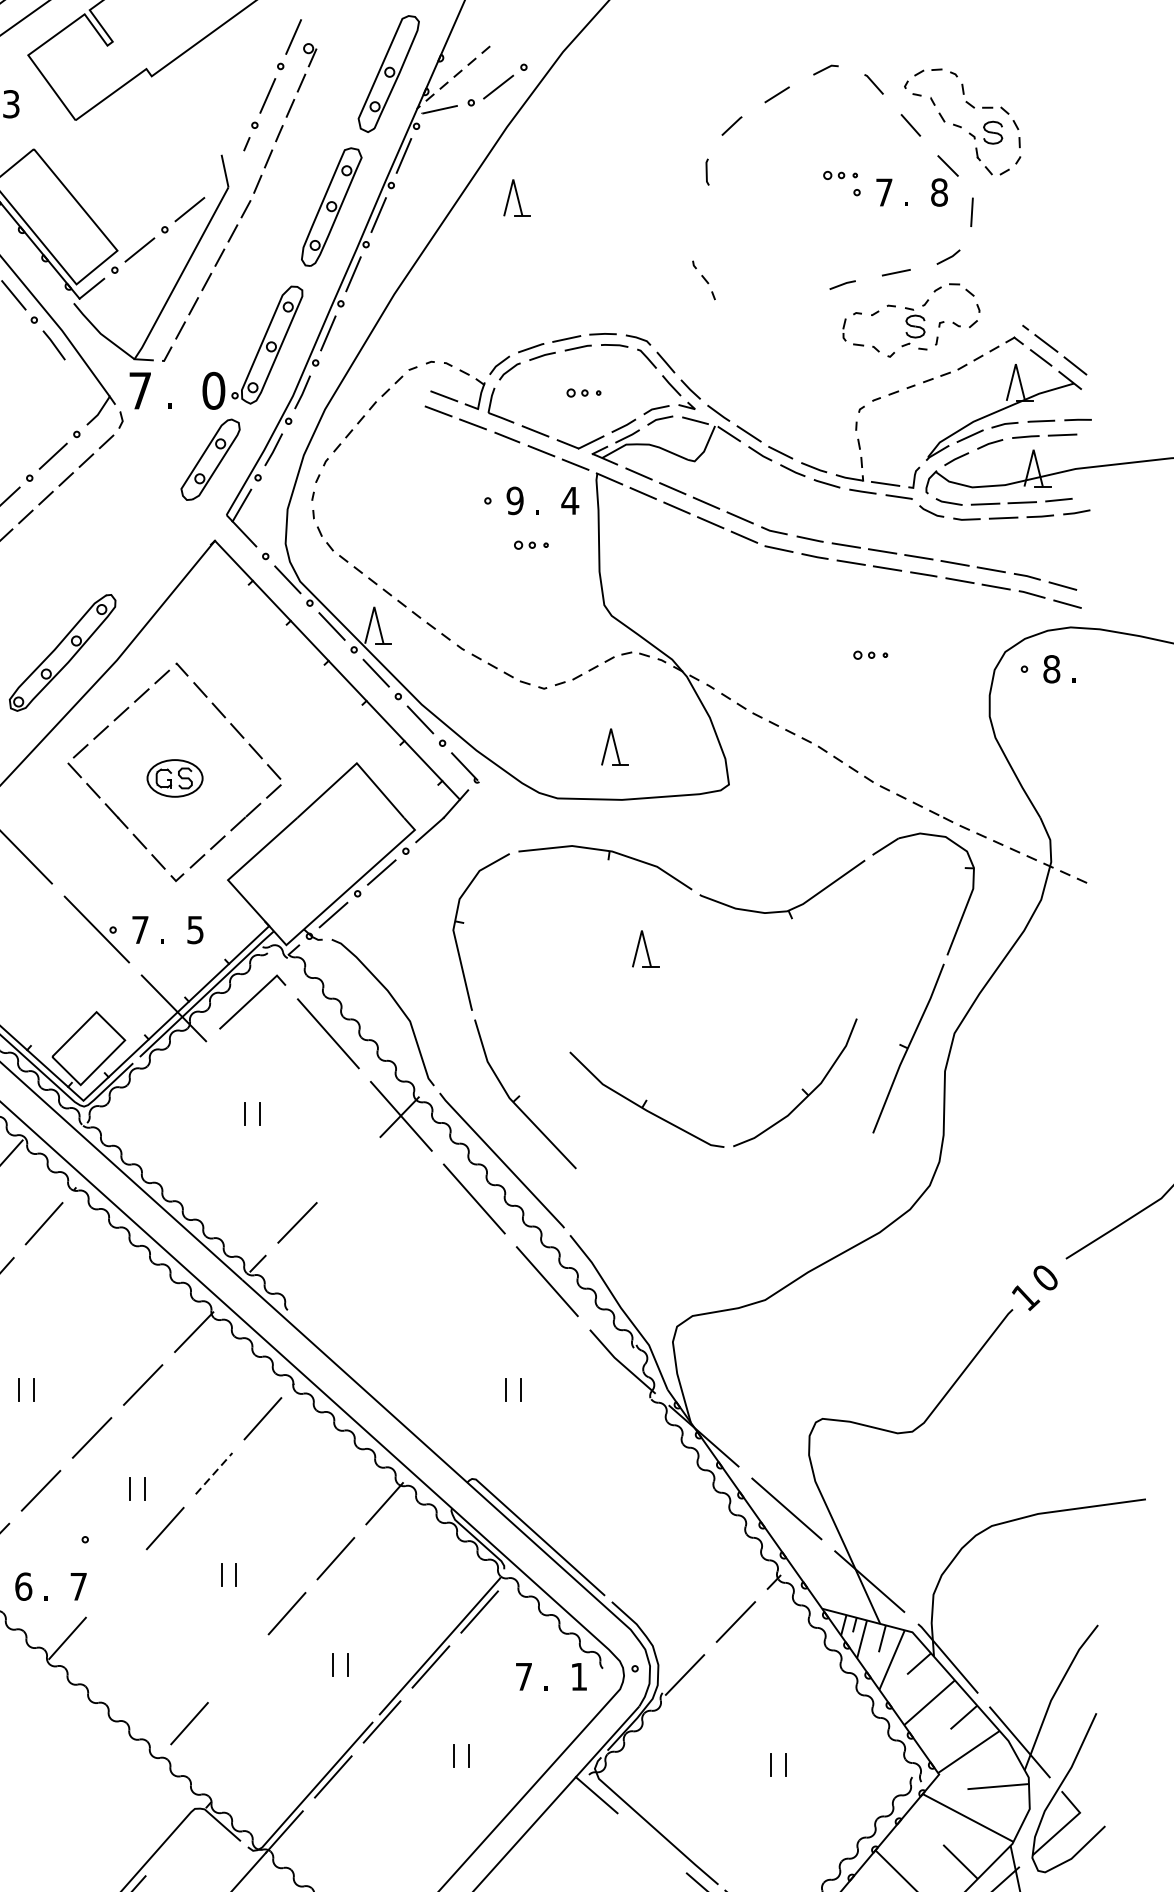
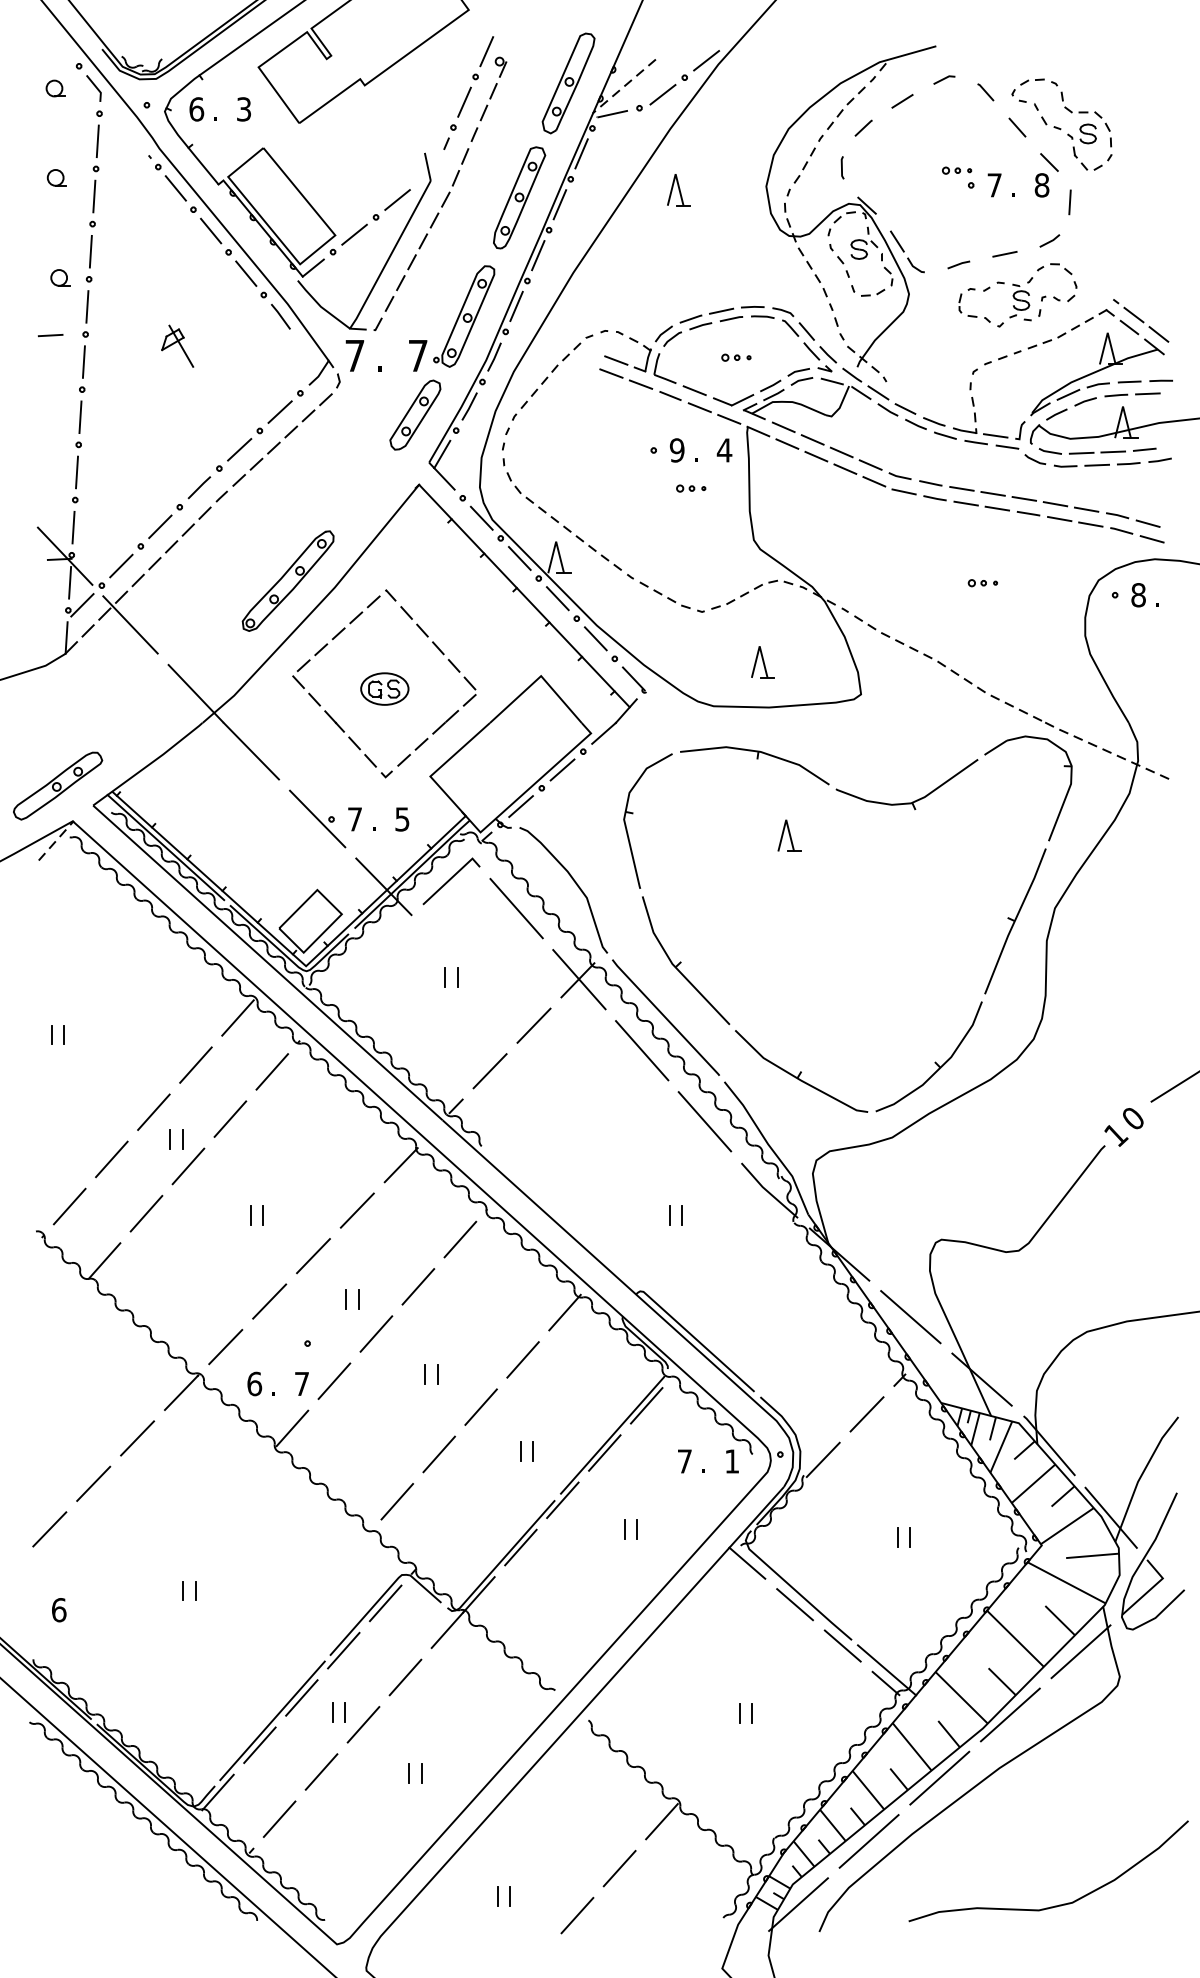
line: (549, 47) -> (706, 60), added
part: (716, 225) -> (850, 213), added
text: (213, 390) -> (417, 355), 0 -> 7
part: (684, 1129) -> (833, 1096), moved
line: (347, 1169) -> (533, 1025), added
line: (214, 1473) -> (418, 1286), dashed -> solid
line: (116, 1582) -> (334, 1380), added
line: (237, 1668) -> (438, 1454), added
line: (175, 1841) -> (385, 1603), added
line: (651, 1843) -> (794, 1604), added

